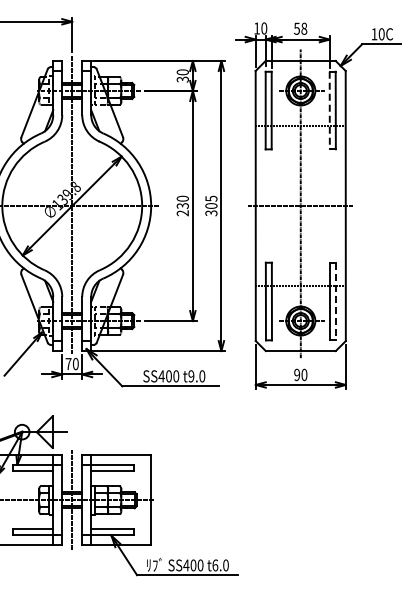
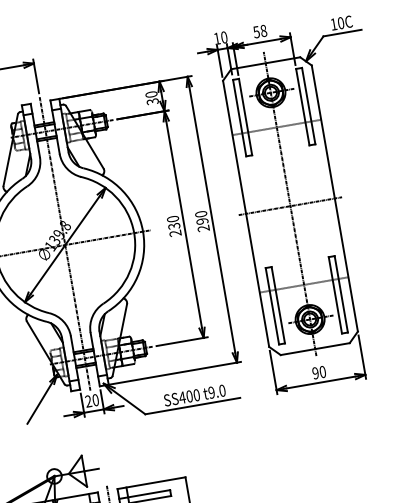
line: (329, 110) -> (302, 107), dashed -> solid
text: (211, 205) -> (202, 220), 305 -> 290
line: (335, 301) -> (340, 294), dashed -> solid
text: (68, 363) -> (88, 400), 70 -> 20

